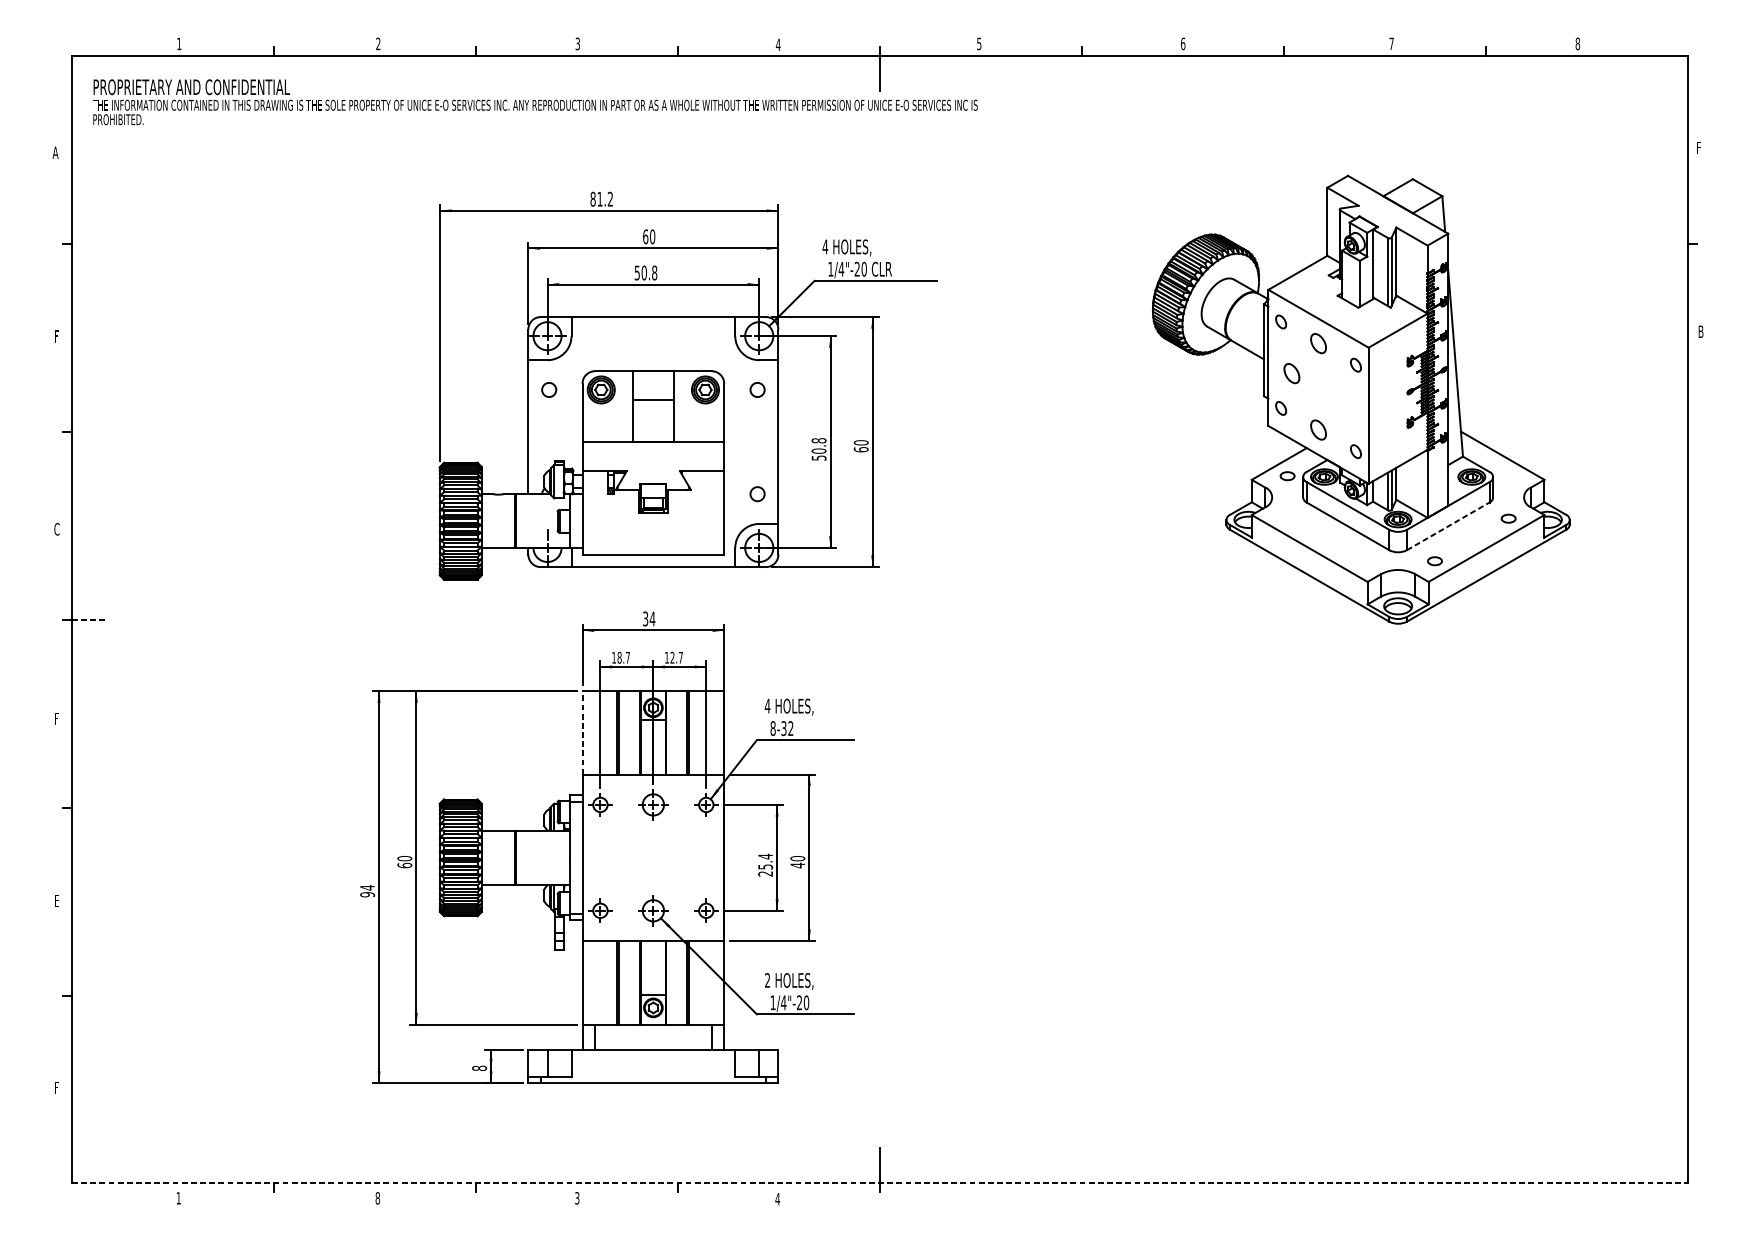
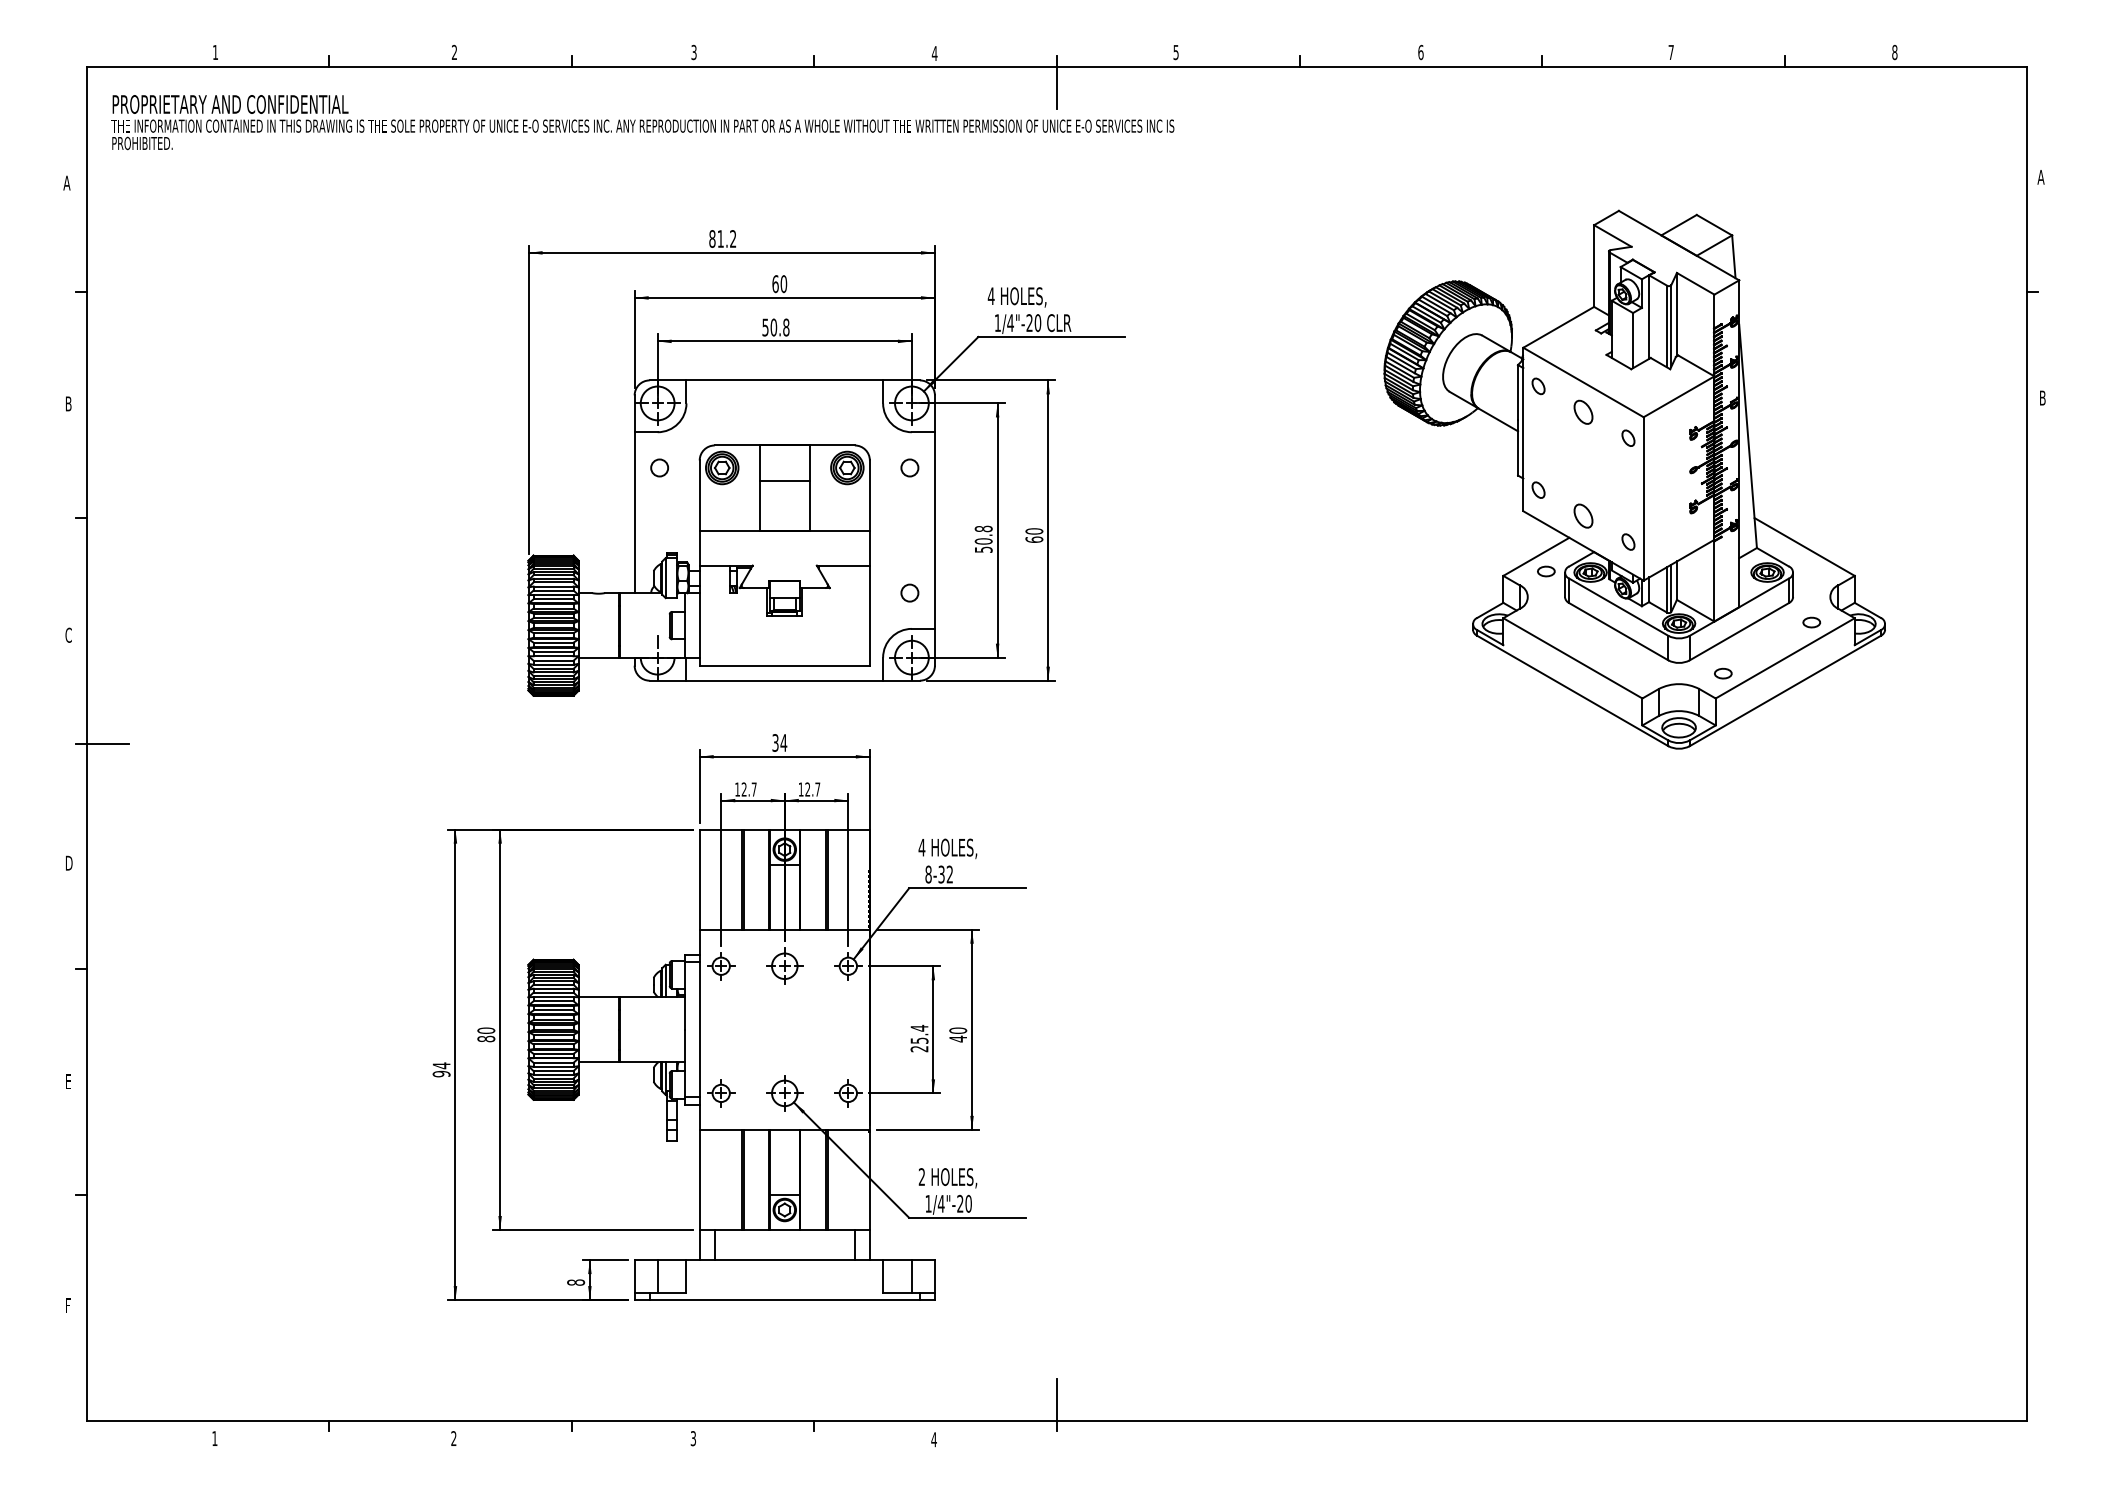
text: (1699, 148) -> (2040, 177), F -> A
text: (56, 336) -> (68, 403), F -> B
part: (1291, 372) -> (1551, 447), removed
line: (1448, 526) -> (1739, 631), dashed -> solid
line: (90, 619) -> (108, 743), dashed -> solid
text: (618, 657) -> (743, 789), 18.7 -> 12.7
text: (57, 718) -> (69, 862), F -> D
line: (582, 732) -> (699, 879), dashed -> solid
text: (404, 865) -> (485, 1038), 60 -> 80
line: (880, 1183) -> (1057, 1420), dashed -> solid
text: (377, 1198) -> (453, 1438), 8 -> 2

